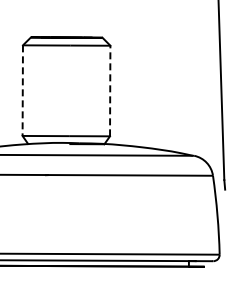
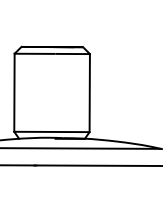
line: (110, 90) -> (90, 92), dashed -> solid
line: (22, 91) -> (14, 93), dashed -> solid

